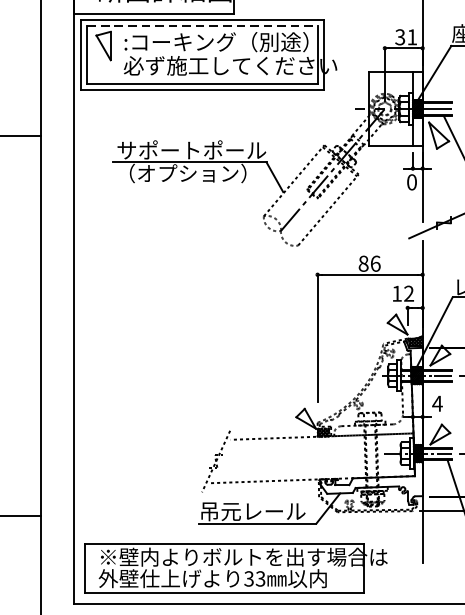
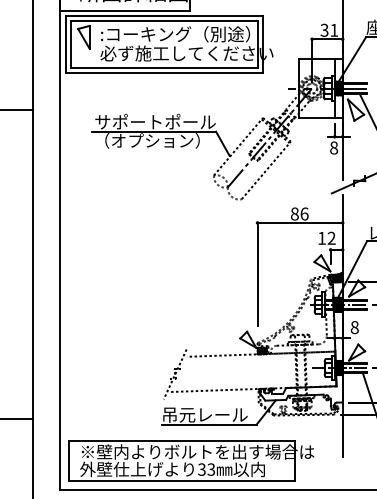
line: (202, 26) -> (164, 21), dashed -> solid
text: (412, 182) -> (334, 148), 0 -> 8
text: (437, 403) -> (354, 327), 4 -> 8

